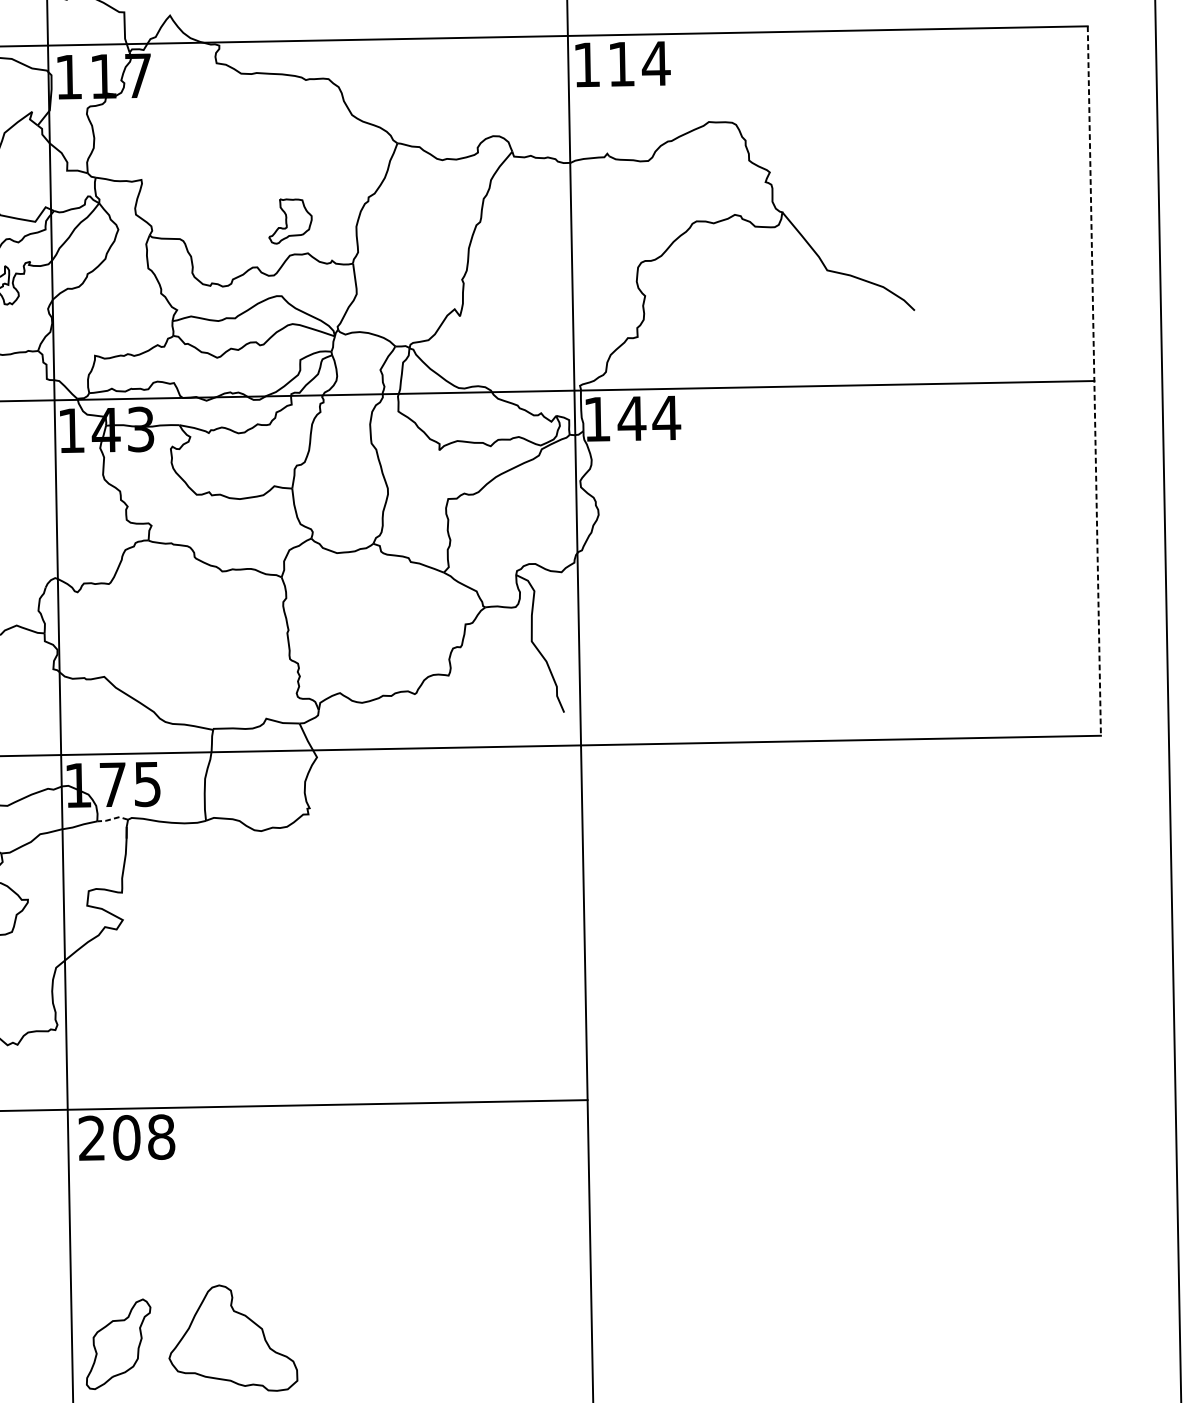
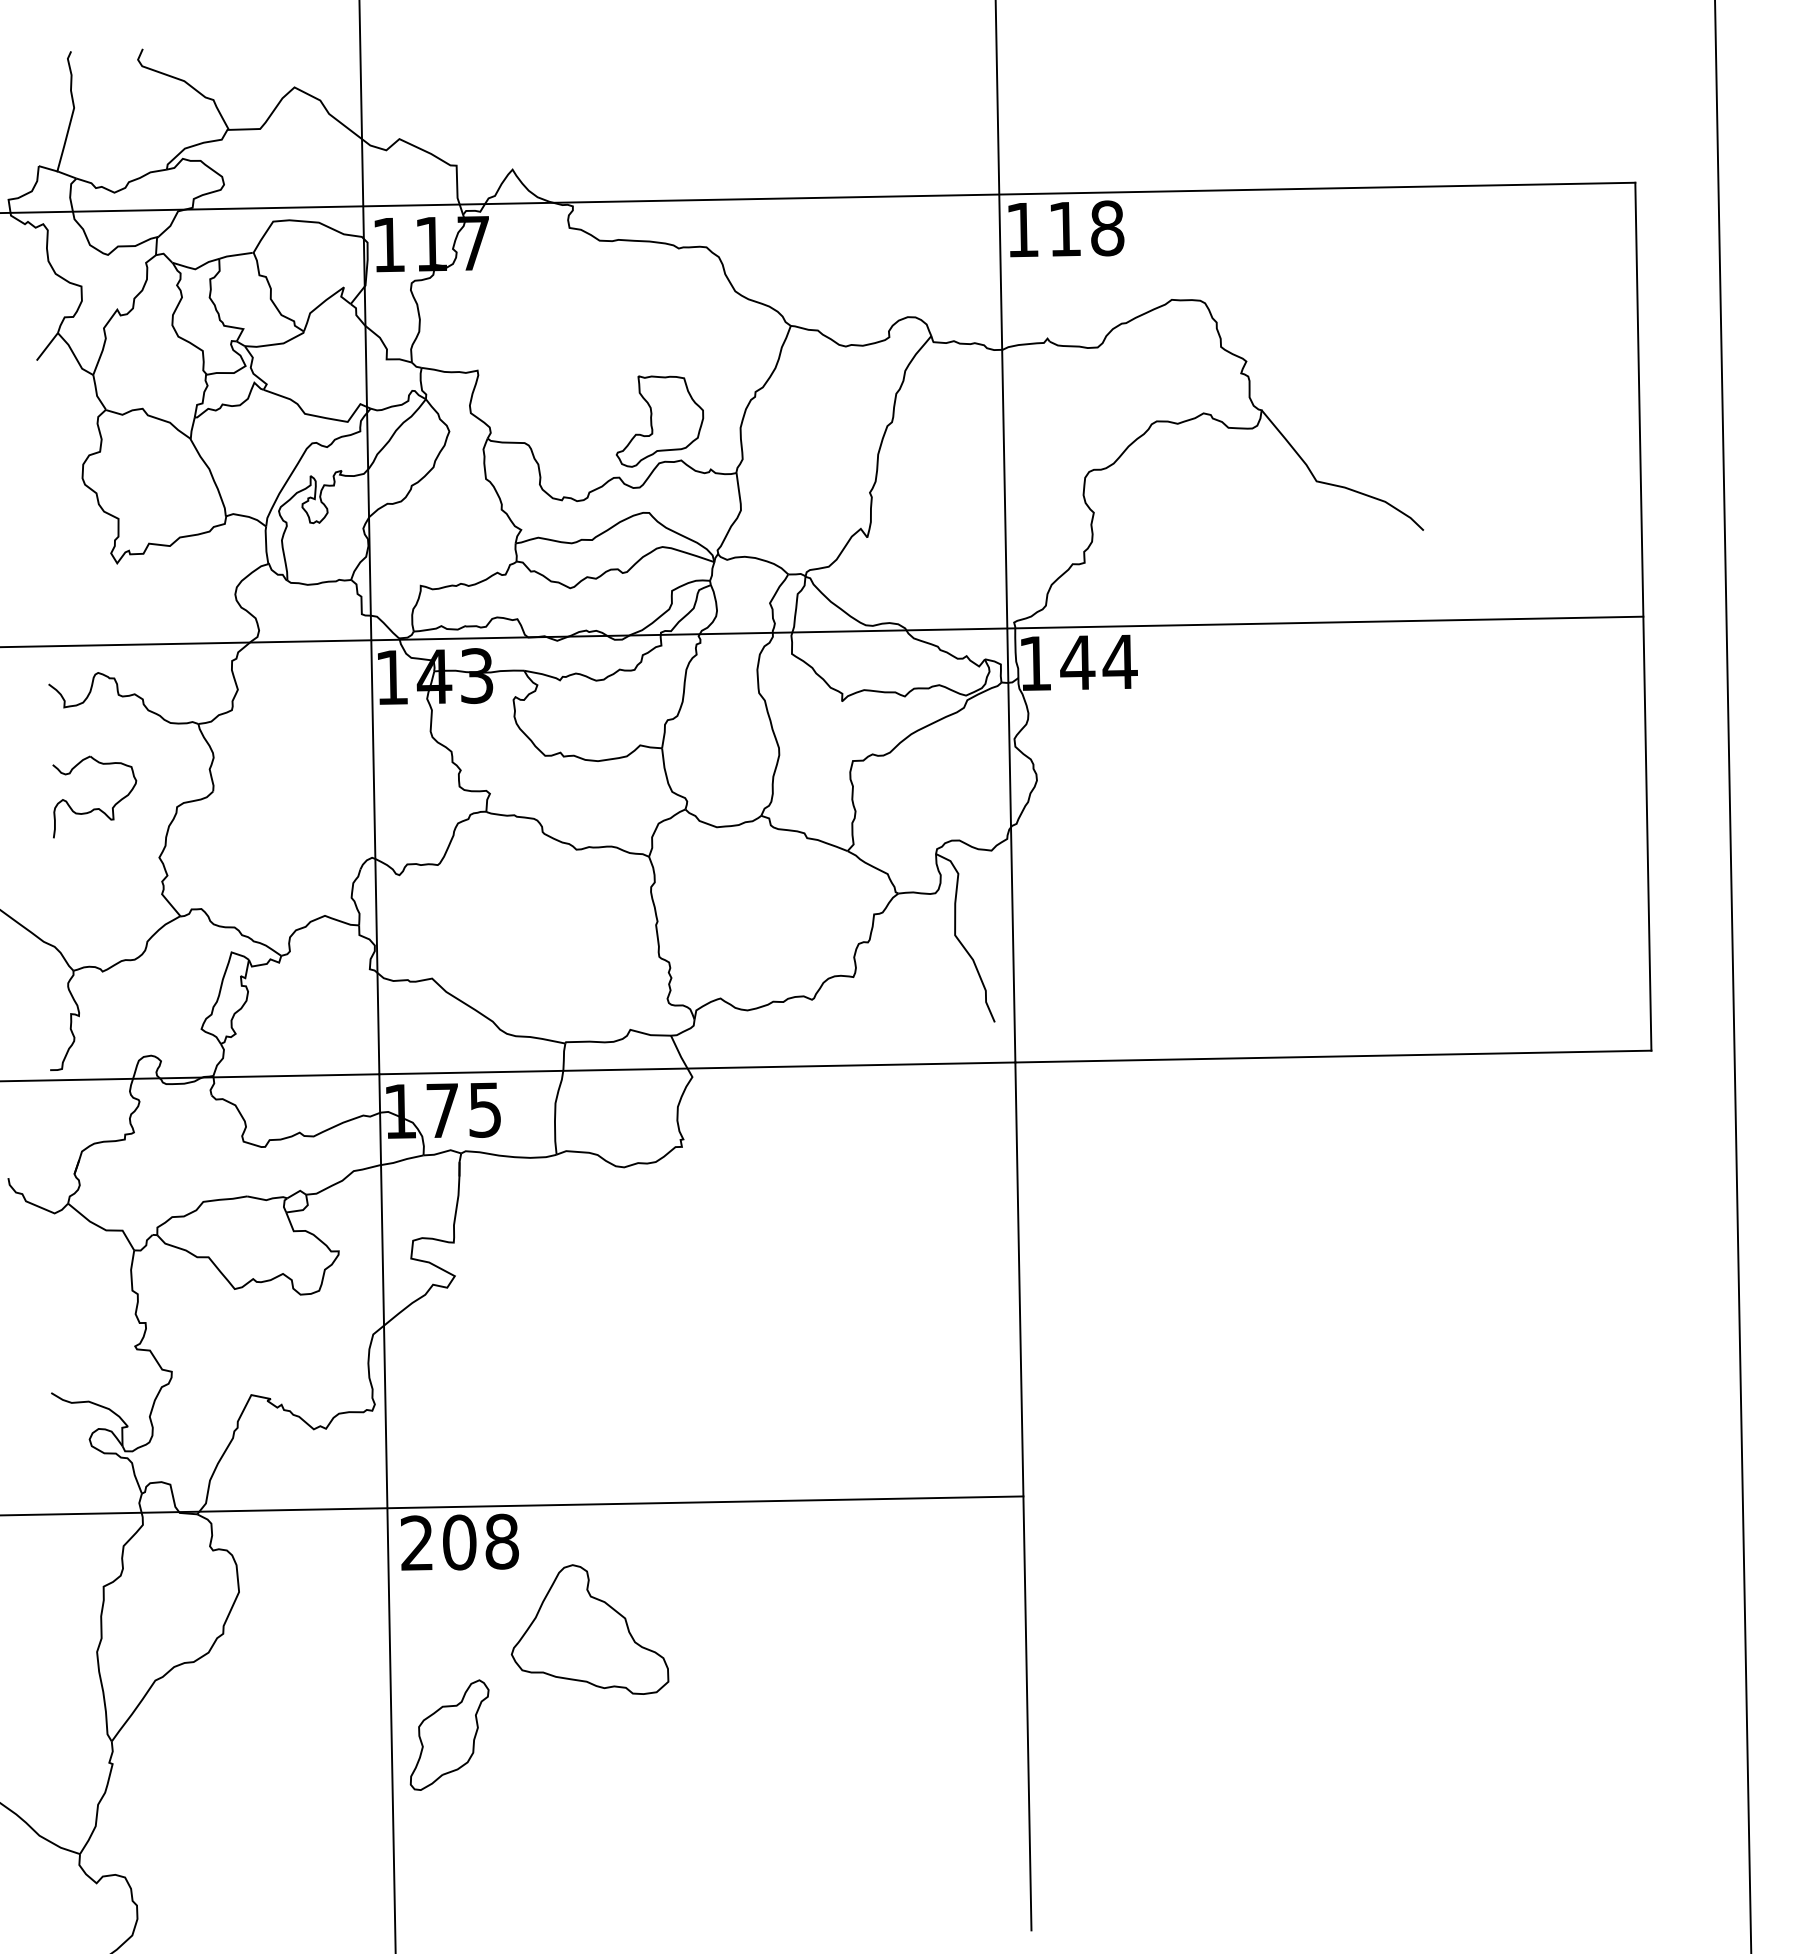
text: (656, 63) -> (1107, 228), 114 -> 118
part: (290, 221) -> (659, 421), size x1.67
line: (1094, 381) -> (1643, 617), dashed -> solid
line: (112, 818) -> (442, 1152), dashed -> solid
part: (232, 1338) -> (589, 1629), moved
part: (118, 1343) -> (449, 1734), moved

